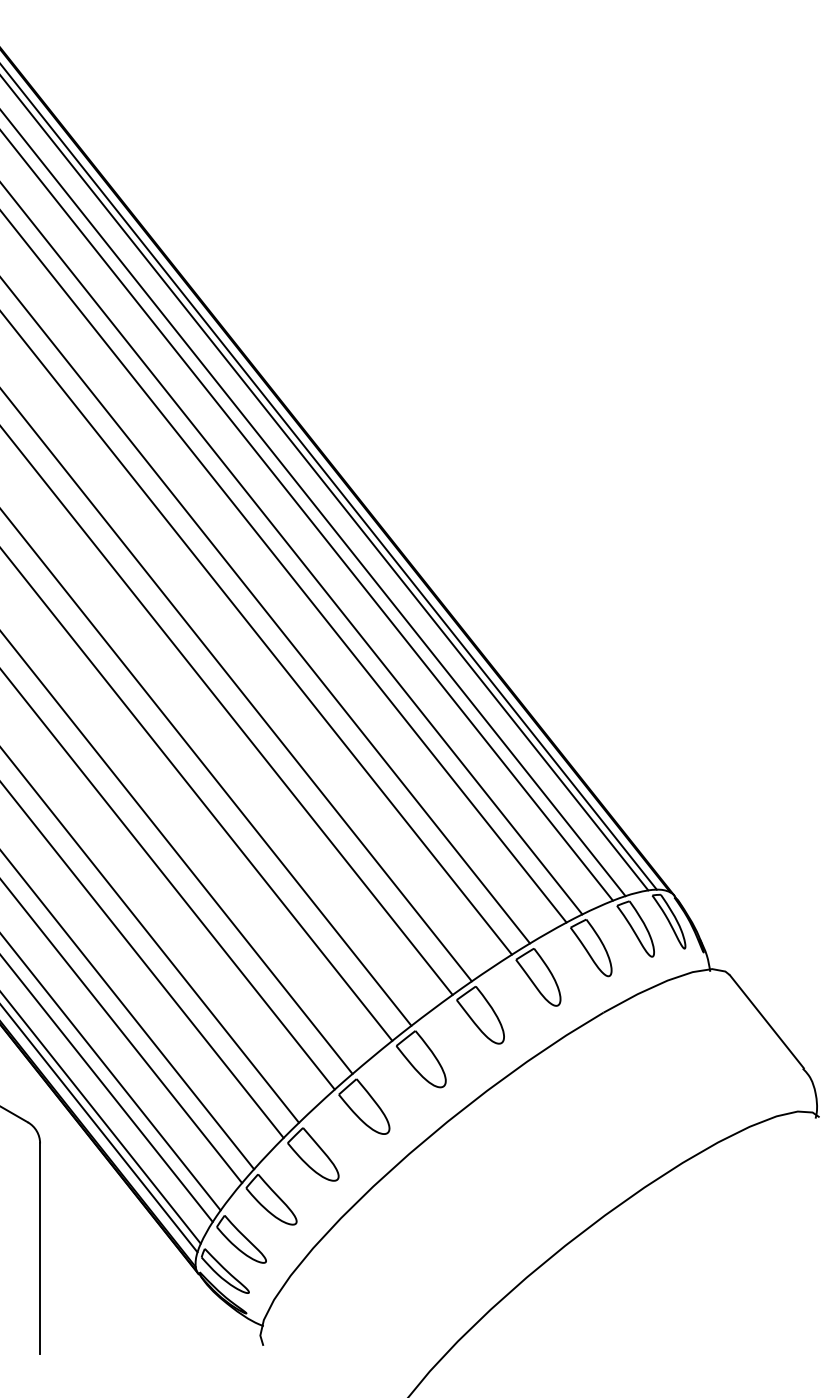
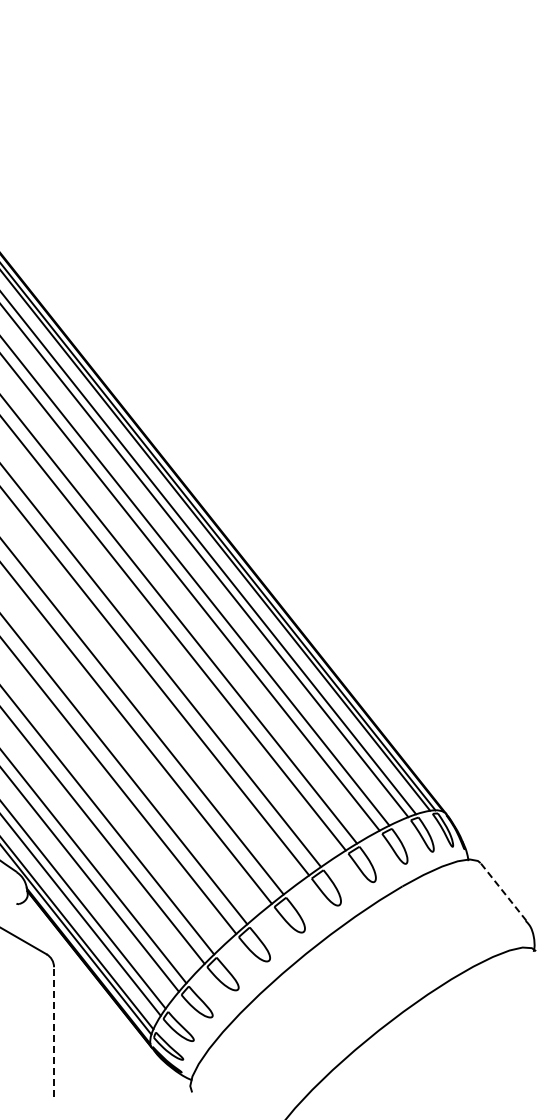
line: (766, 1020) -> (503, 891), solid -> dashed
line: (40, 1247) -> (54, 1031), solid -> dashed

